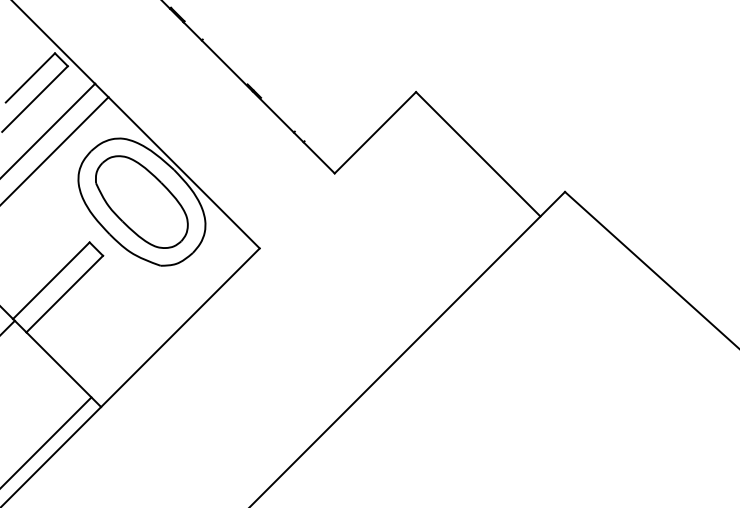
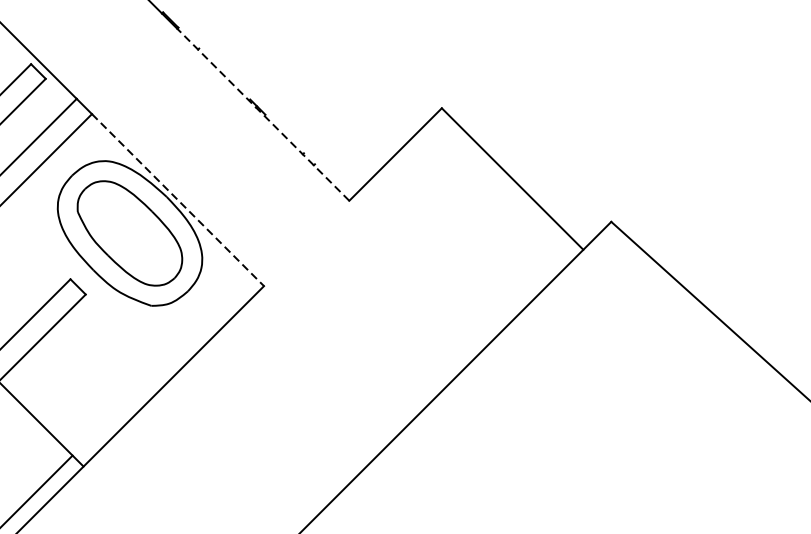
line: (259, 97) -> (263, 114), solid -> dashed
line: (184, 172) -> (178, 199), solid -> dashed

